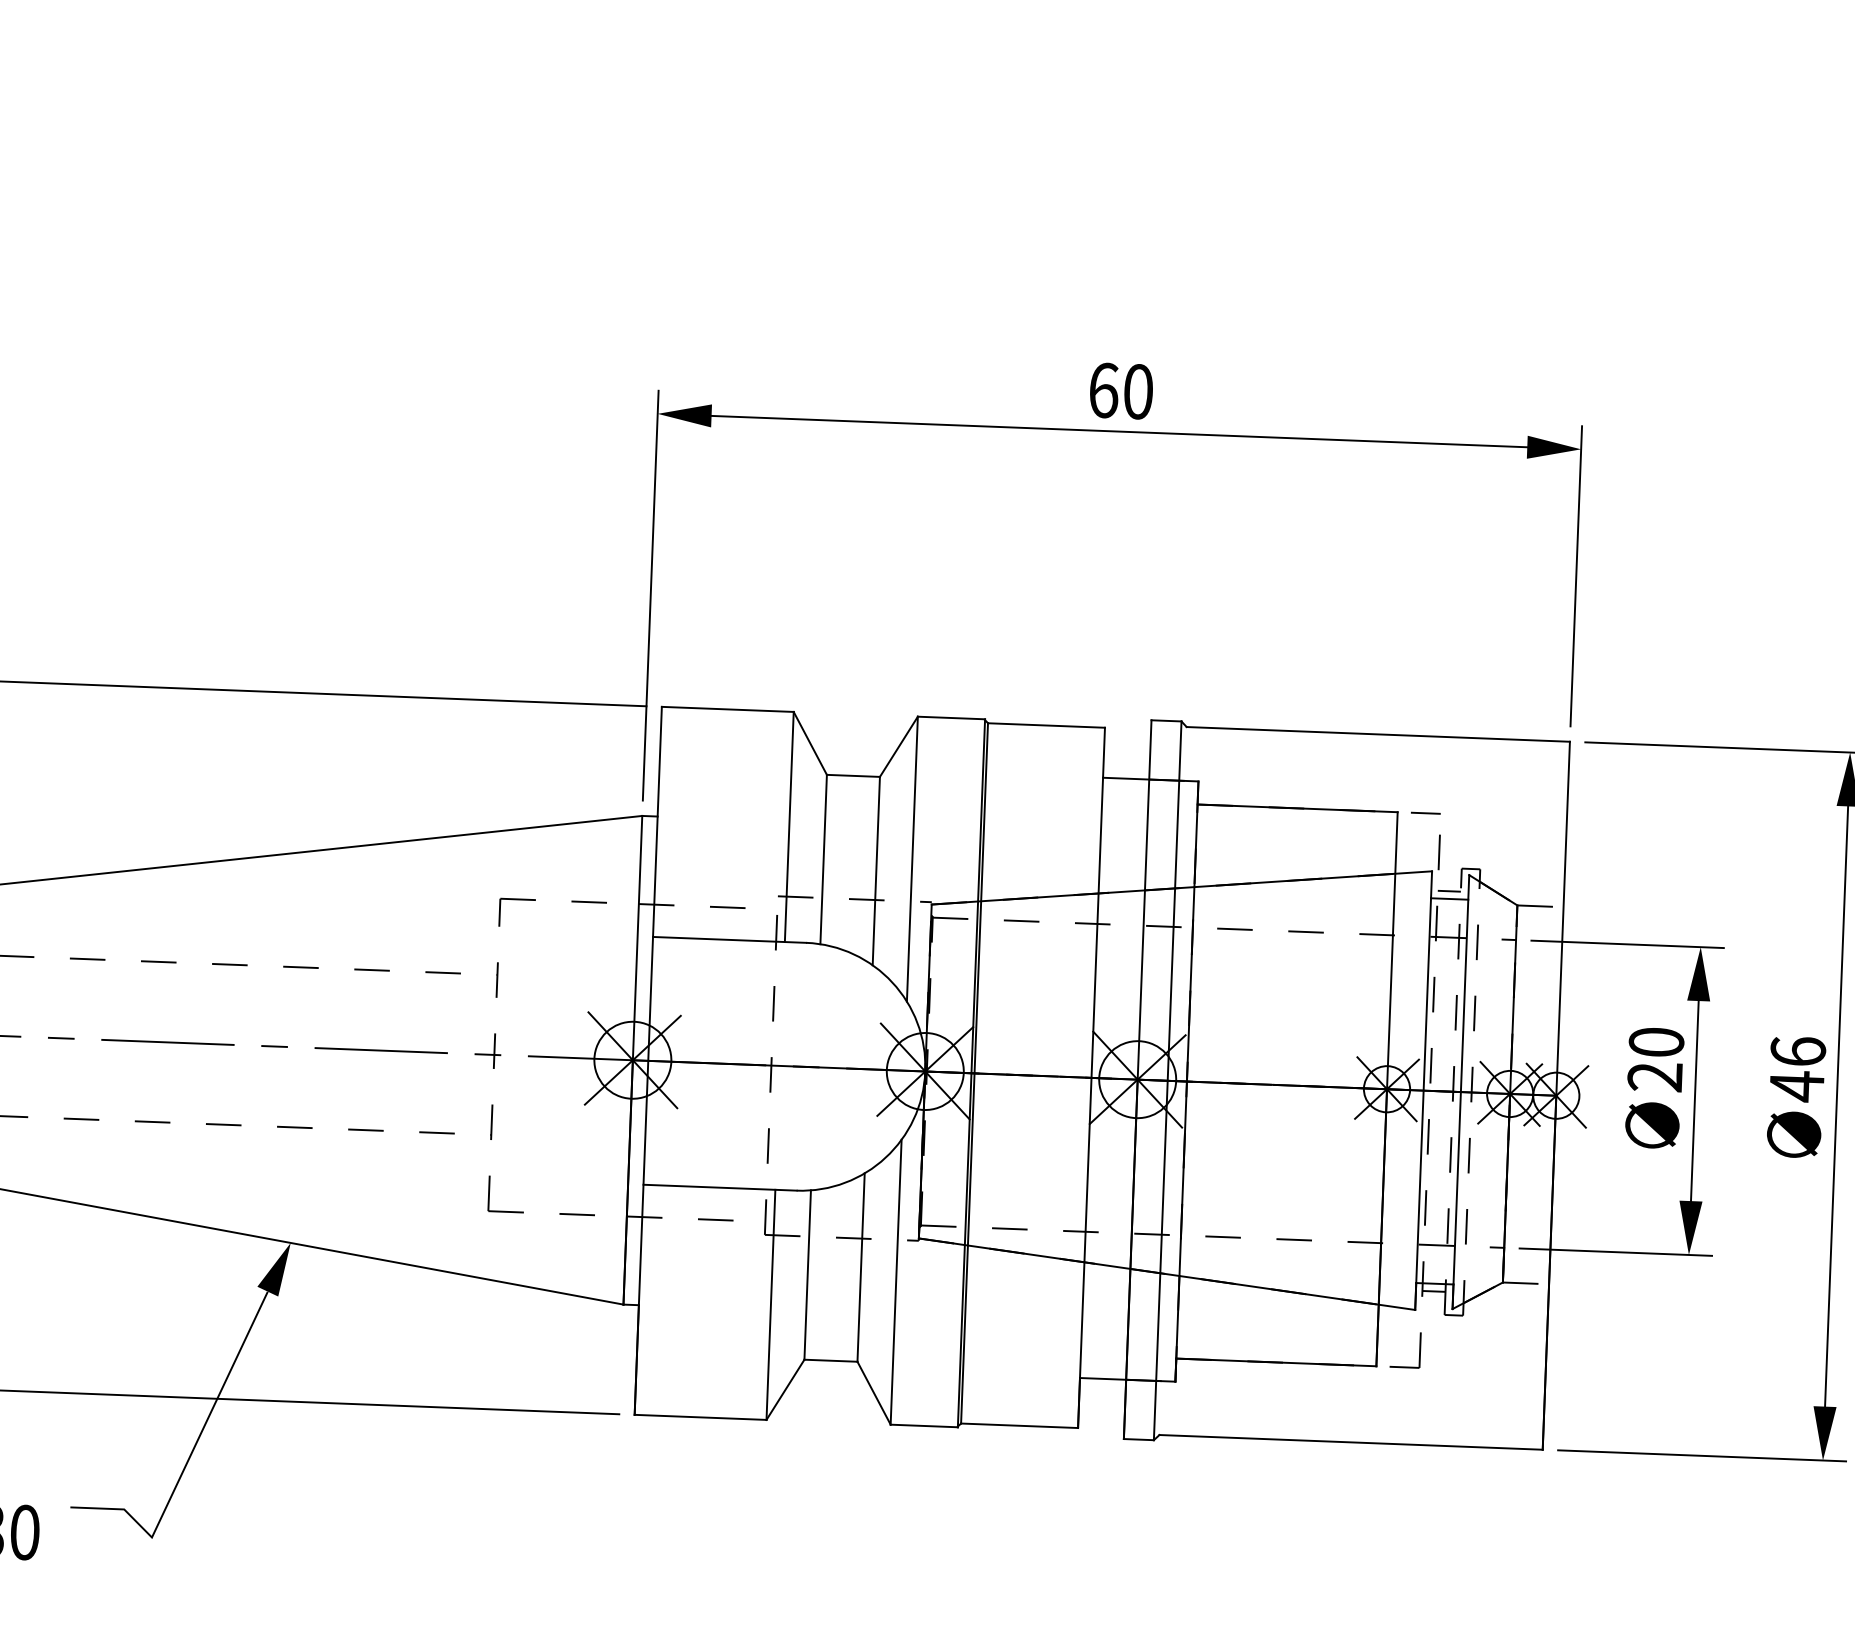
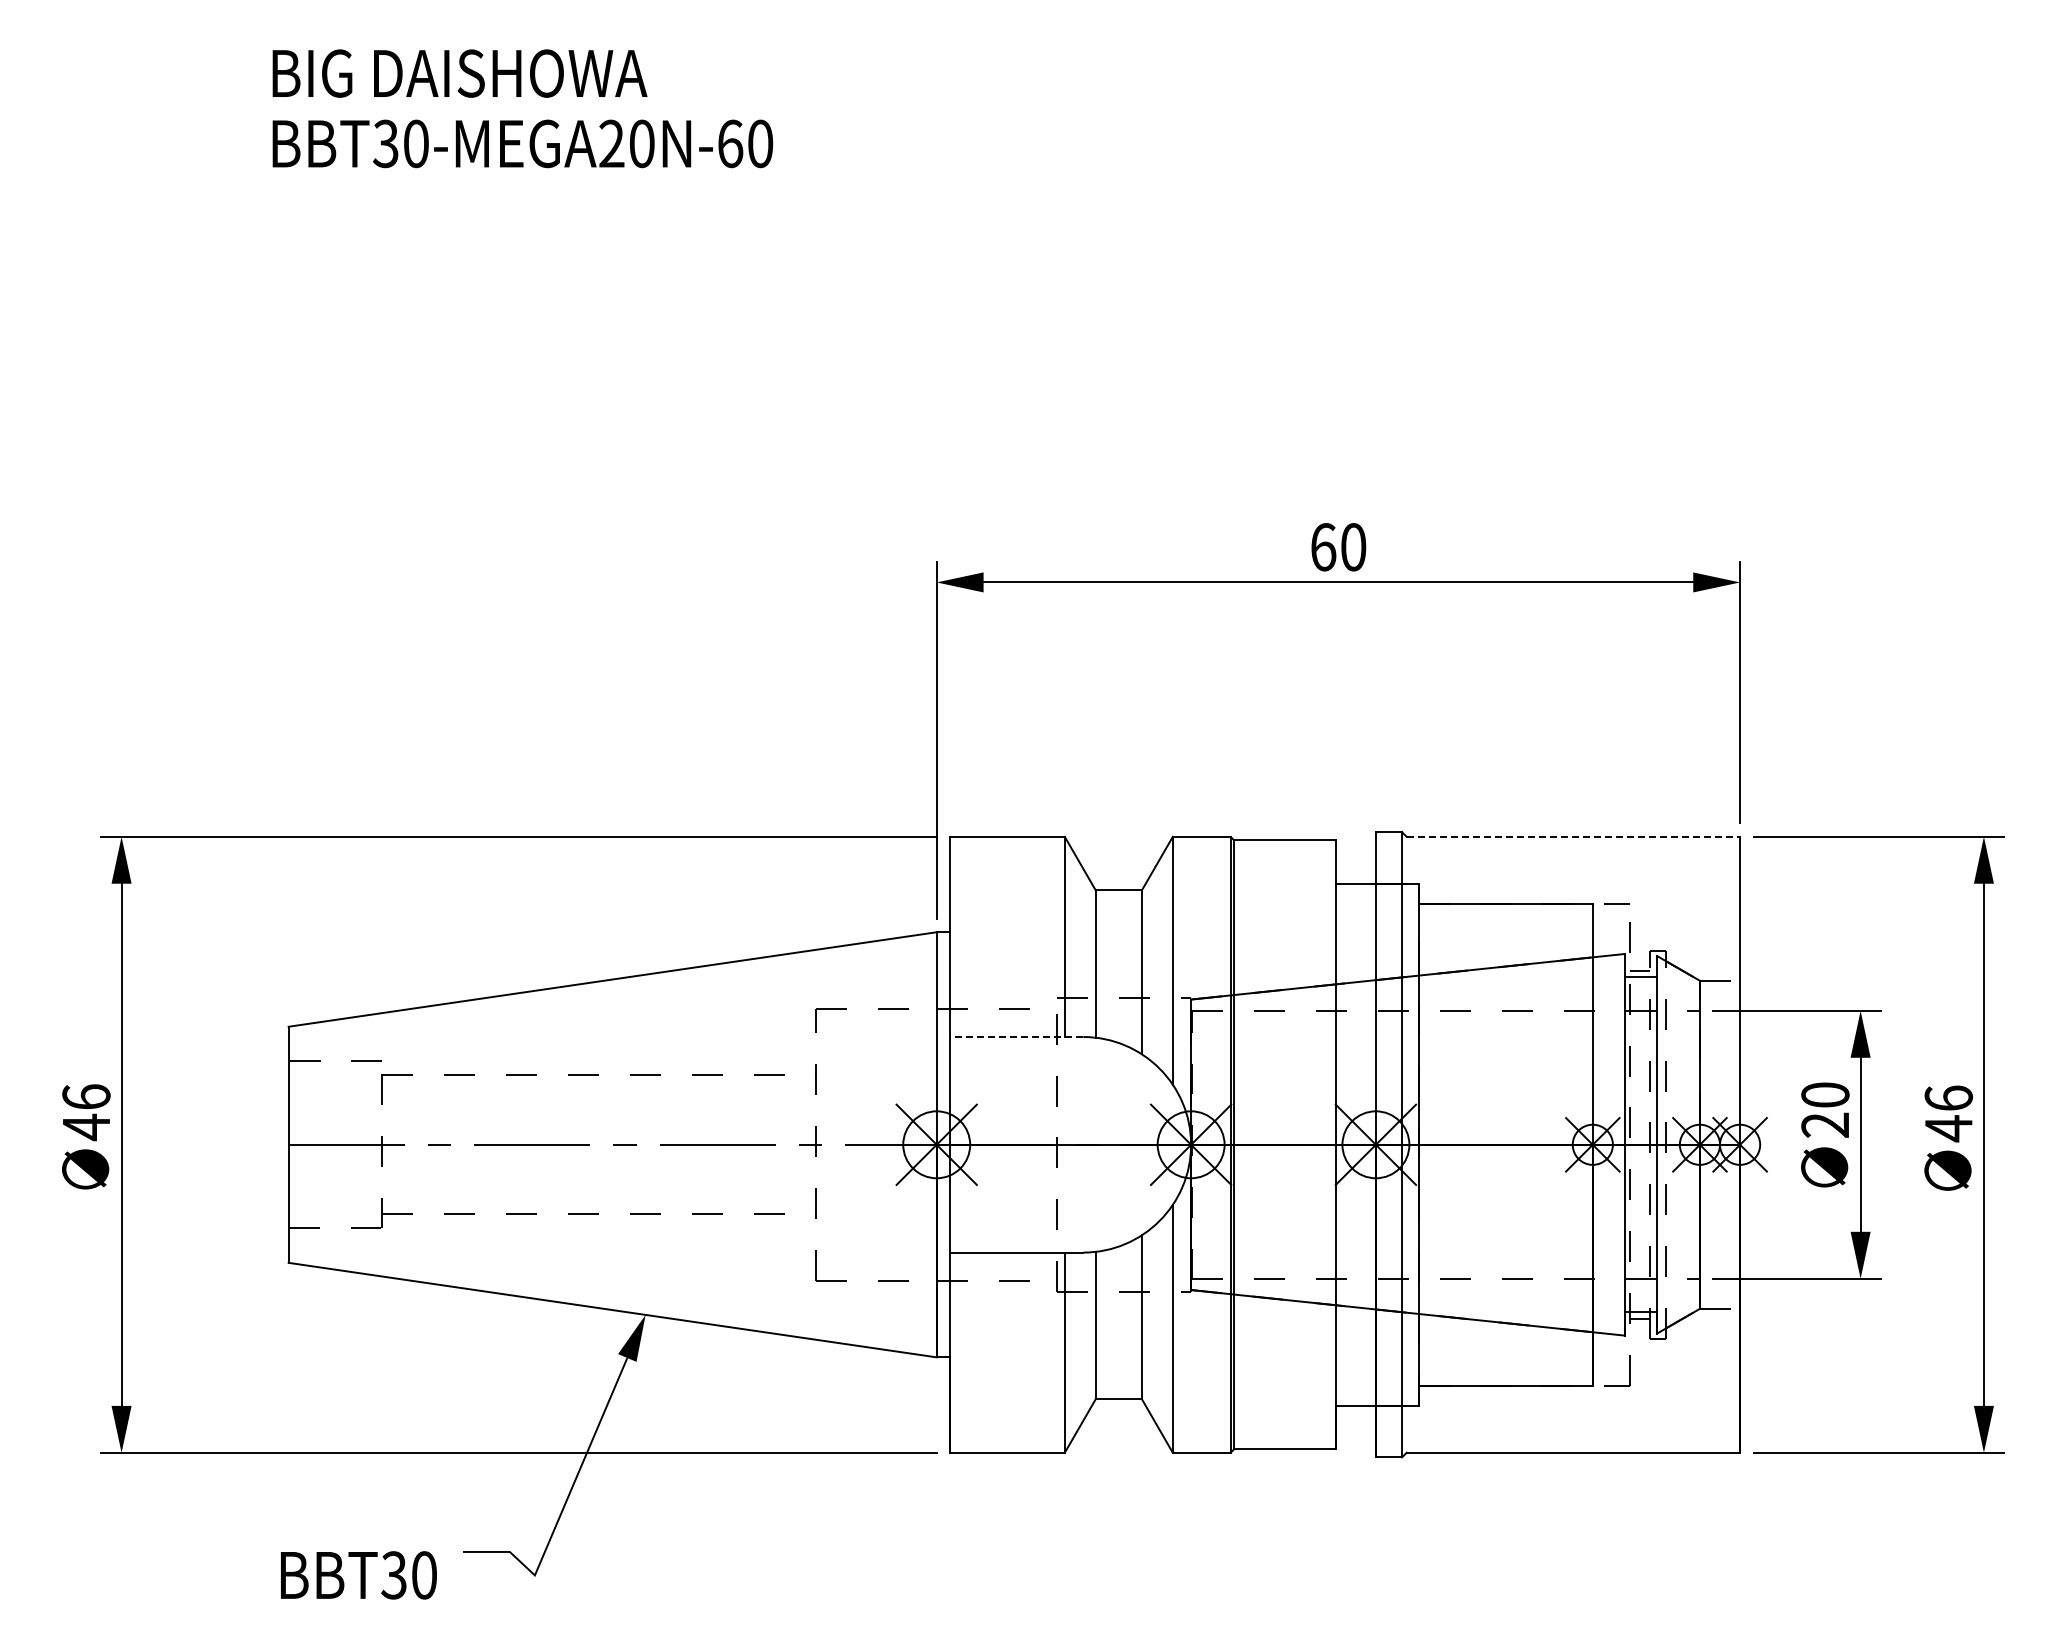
line: (1378, 734) -> (1573, 836), solid -> dashed
line: (729, 940) -> (1016, 1037), solid -> dashed

